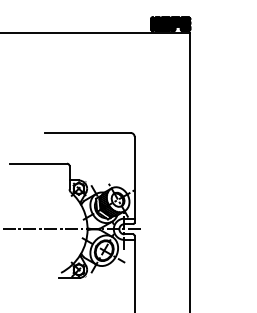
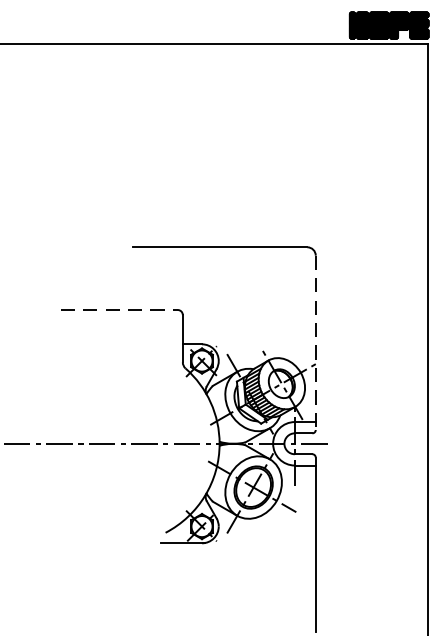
line: (38, 163) -> (119, 309), solid -> dashed
line: (134, 179) -> (315, 342), solid -> dashed

